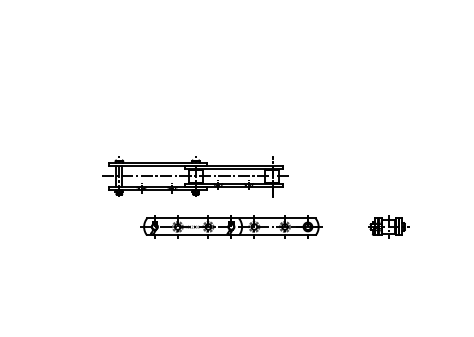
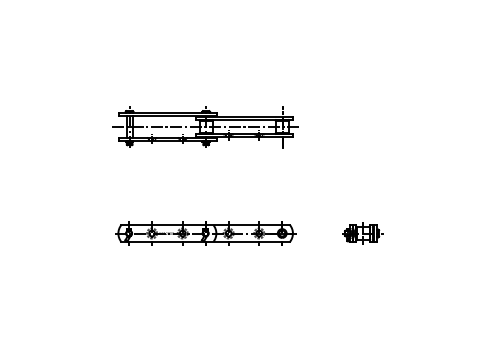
part: (195, 176) -> (205, 127), moved

